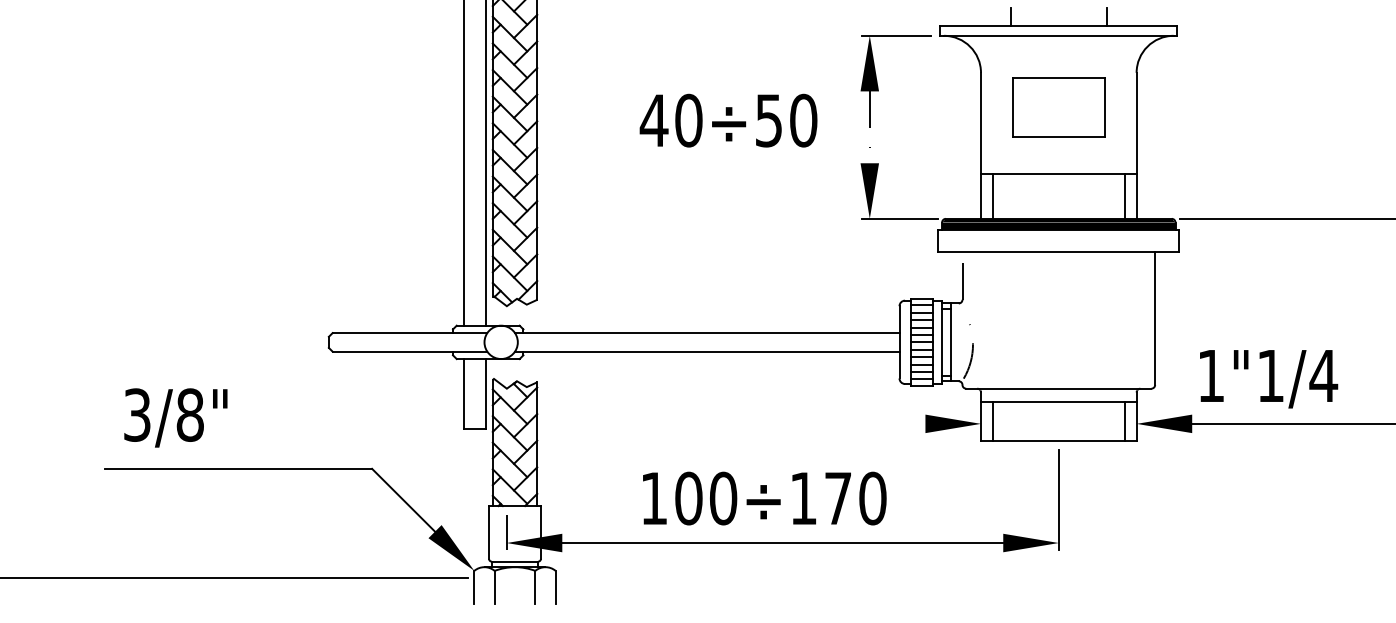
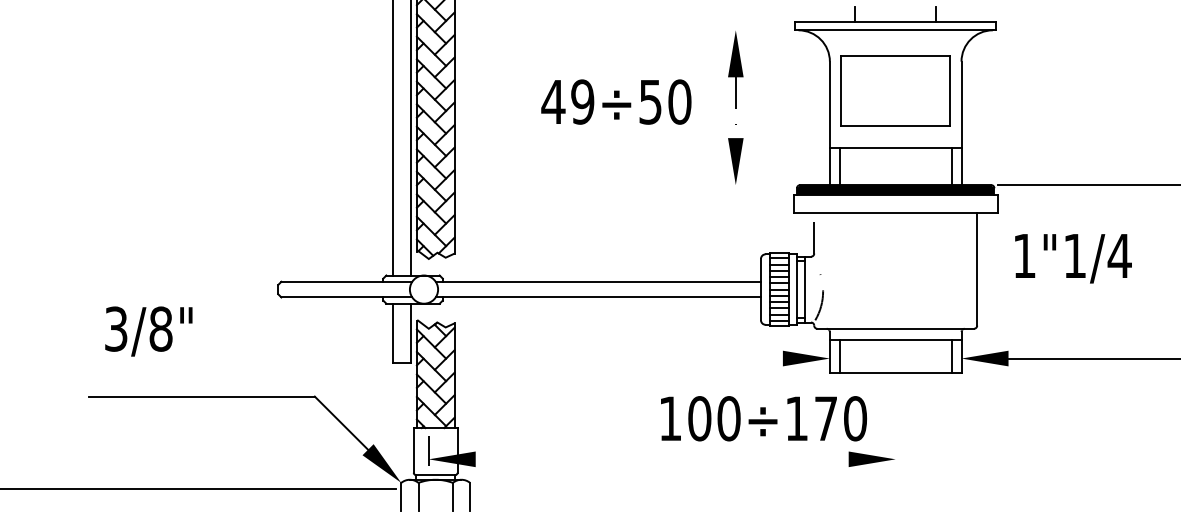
line: (896, 36) -> (758, 30), removed
part: (1058, 106) -> (895, 90), size x1.4
text: (688, 119) -> (582, 101), 40÷50 -> 49÷50
line: (900, 219) -> (761, 185), removed
text: (1269, 378) -> (1073, 258), moved
text: (175, 417) -> (148, 331), moved
text: (764, 498) -> (763, 418), moved
line: (1058, 499) -> (895, 422), removed
line: (781, 543) -> (661, 459), removed

